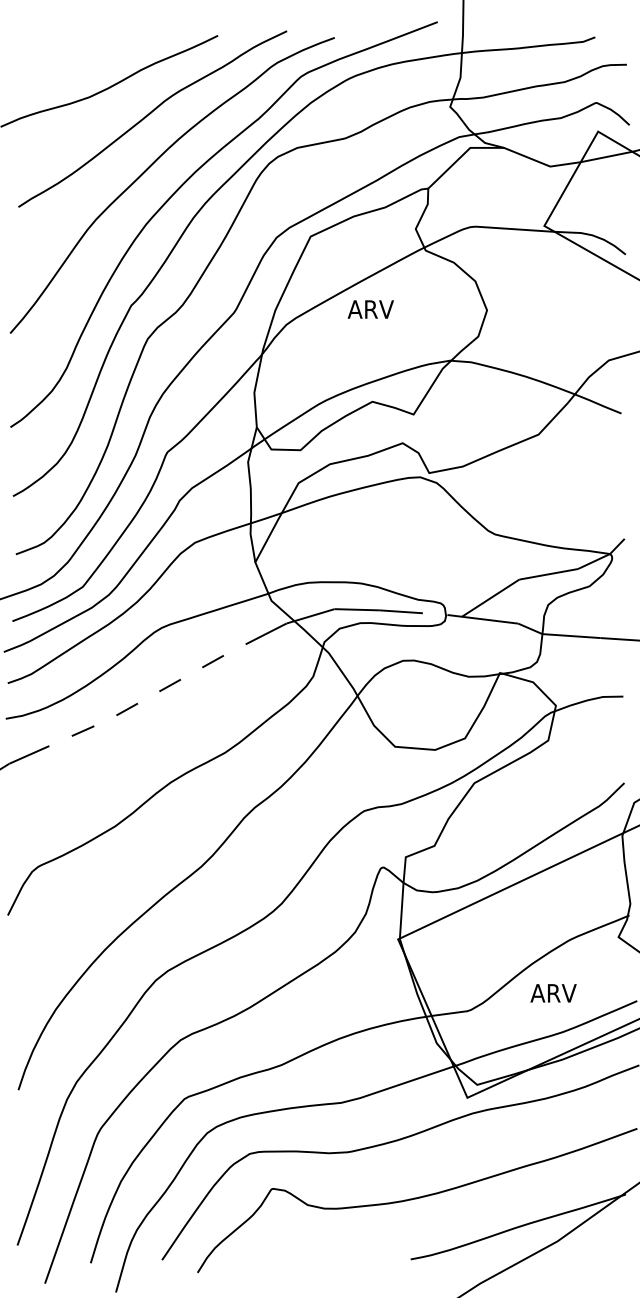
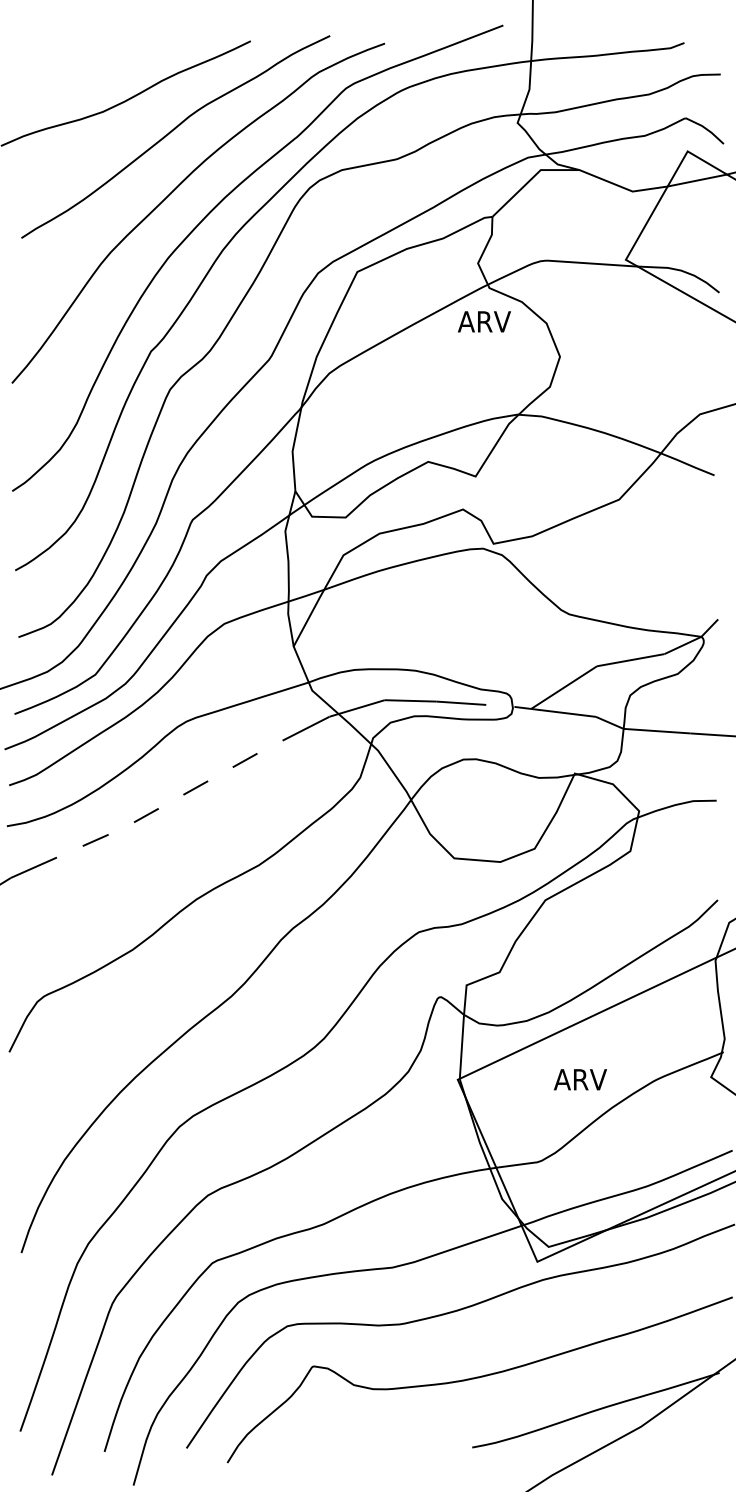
text: (370, 309) -> (484, 321), moved
text: (553, 993) -> (580, 1079), moved

